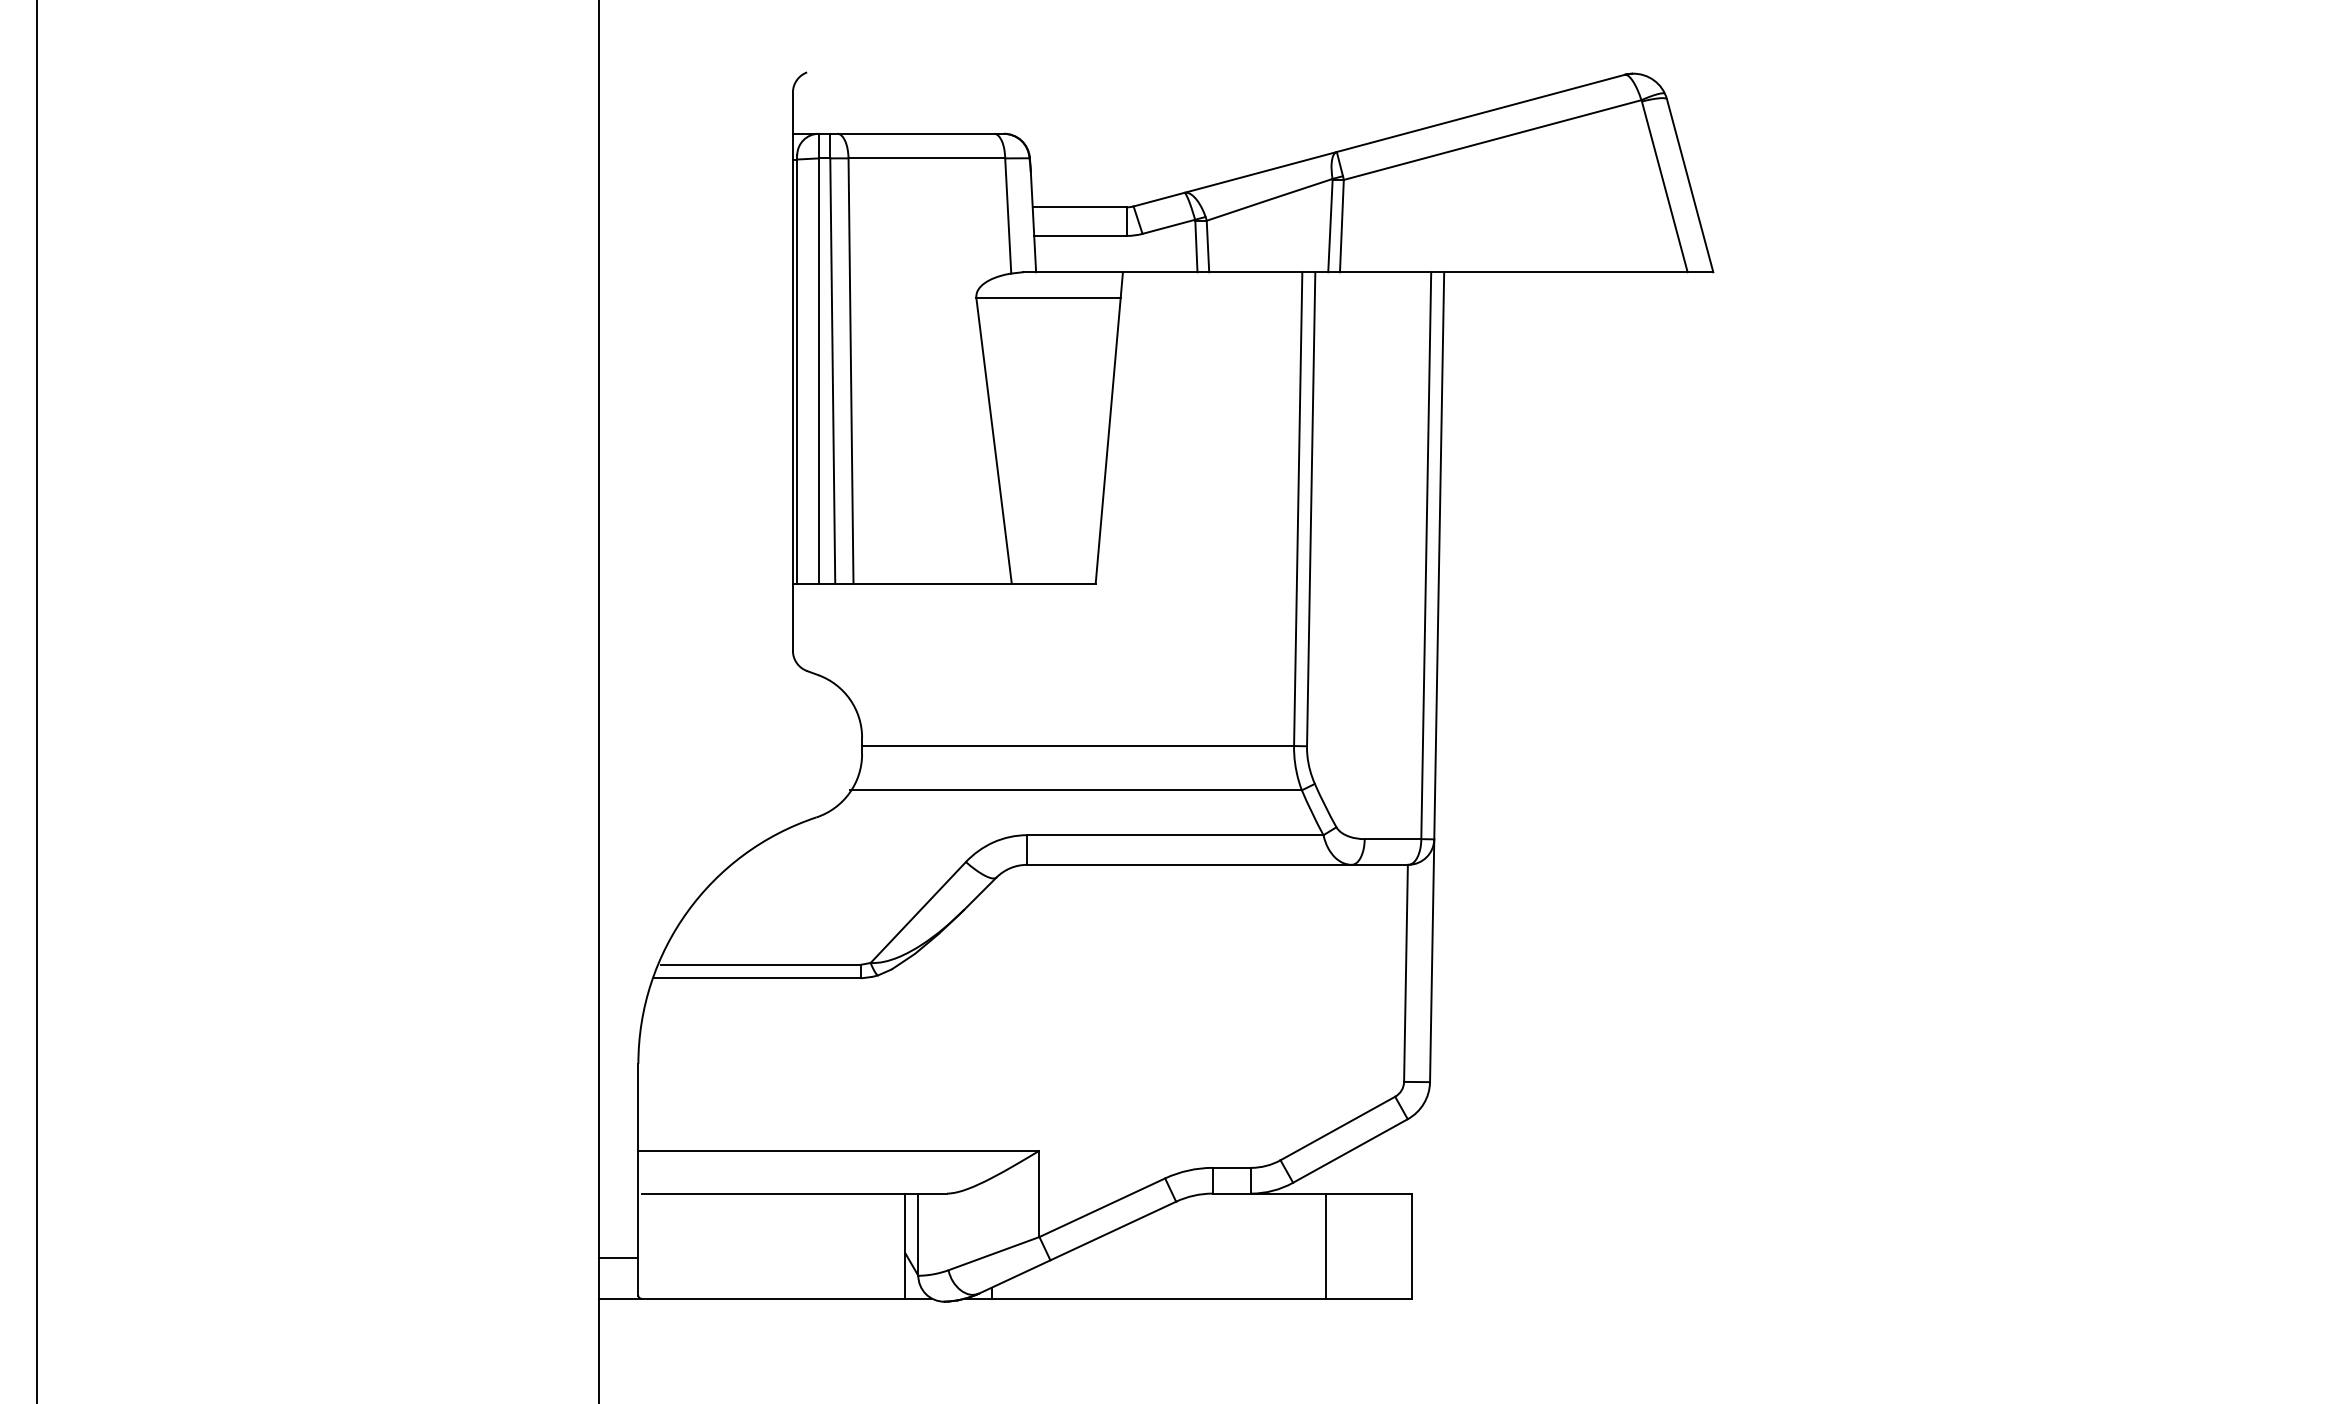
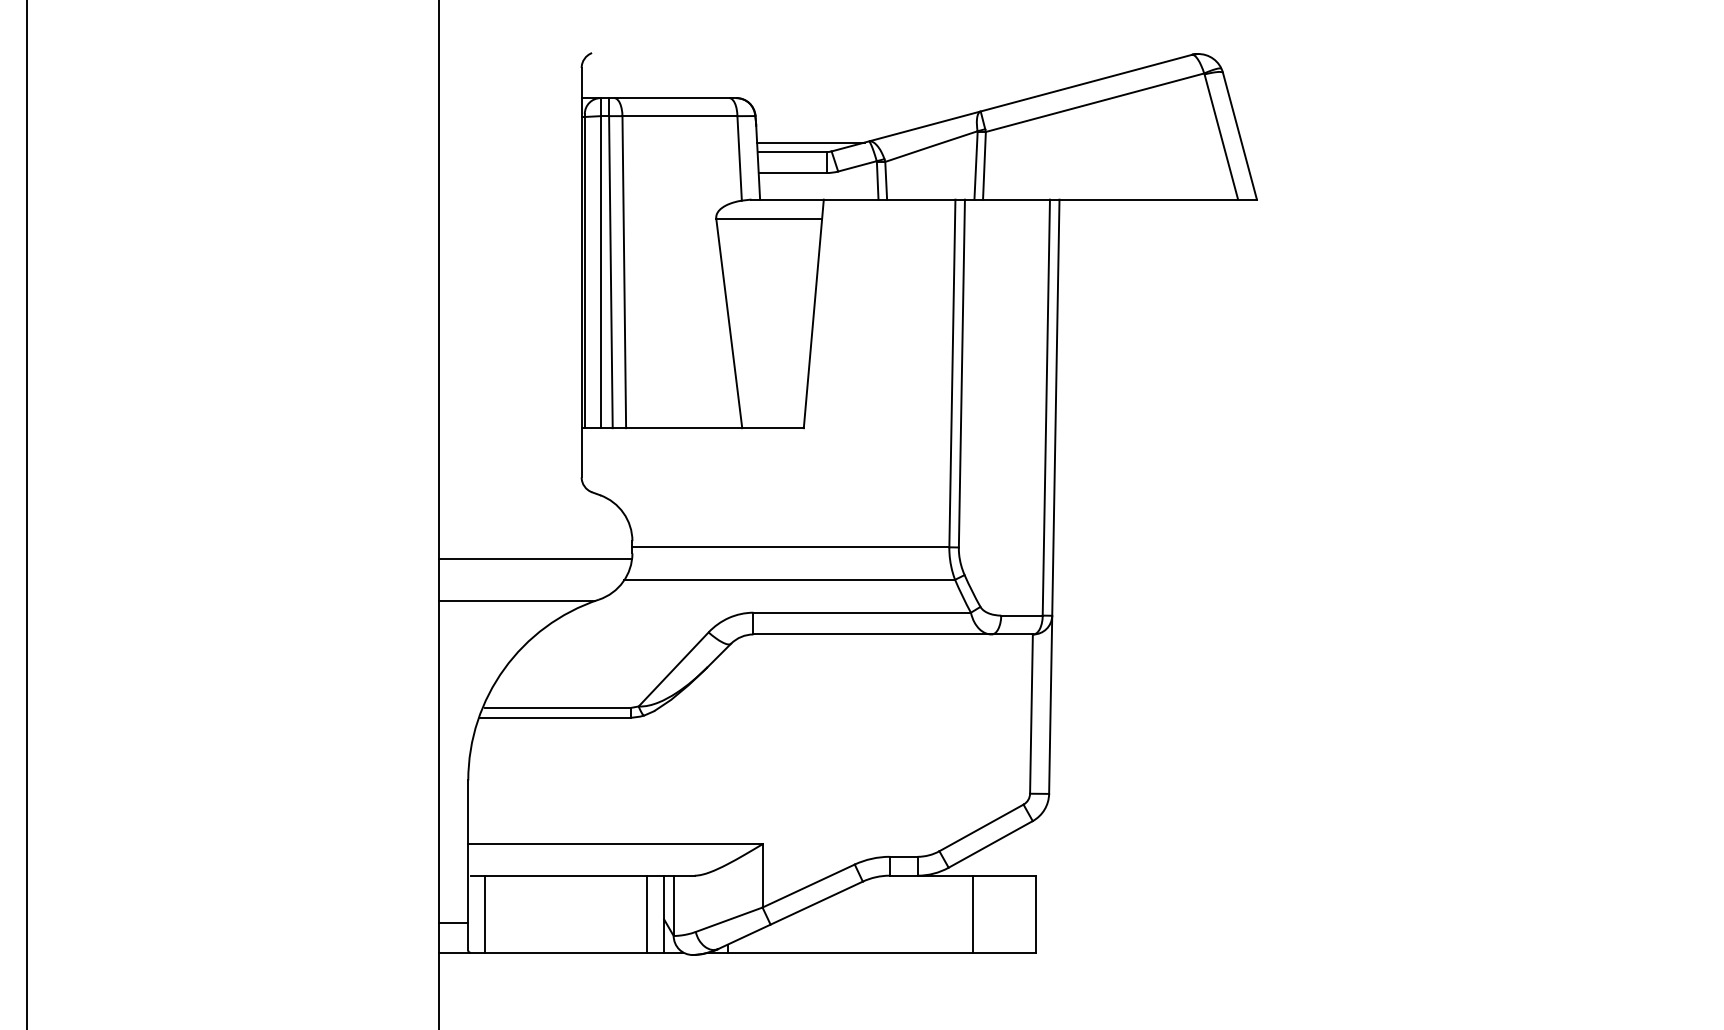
line: (1105, 194) -> (811, 142), added
line: (730, 762) -> (535, 559), added
line: (704, 819) -> (516, 601), added
line: (661, 1245) -> (485, 913), added
line: (882, 1245) -> (647, 913), added

